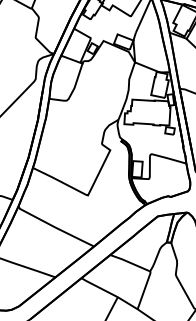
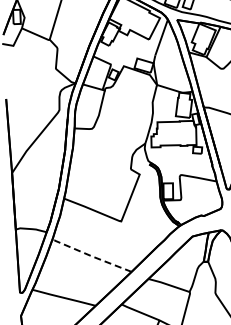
line: (54, 226) -> (90, 255), solid -> dashed

